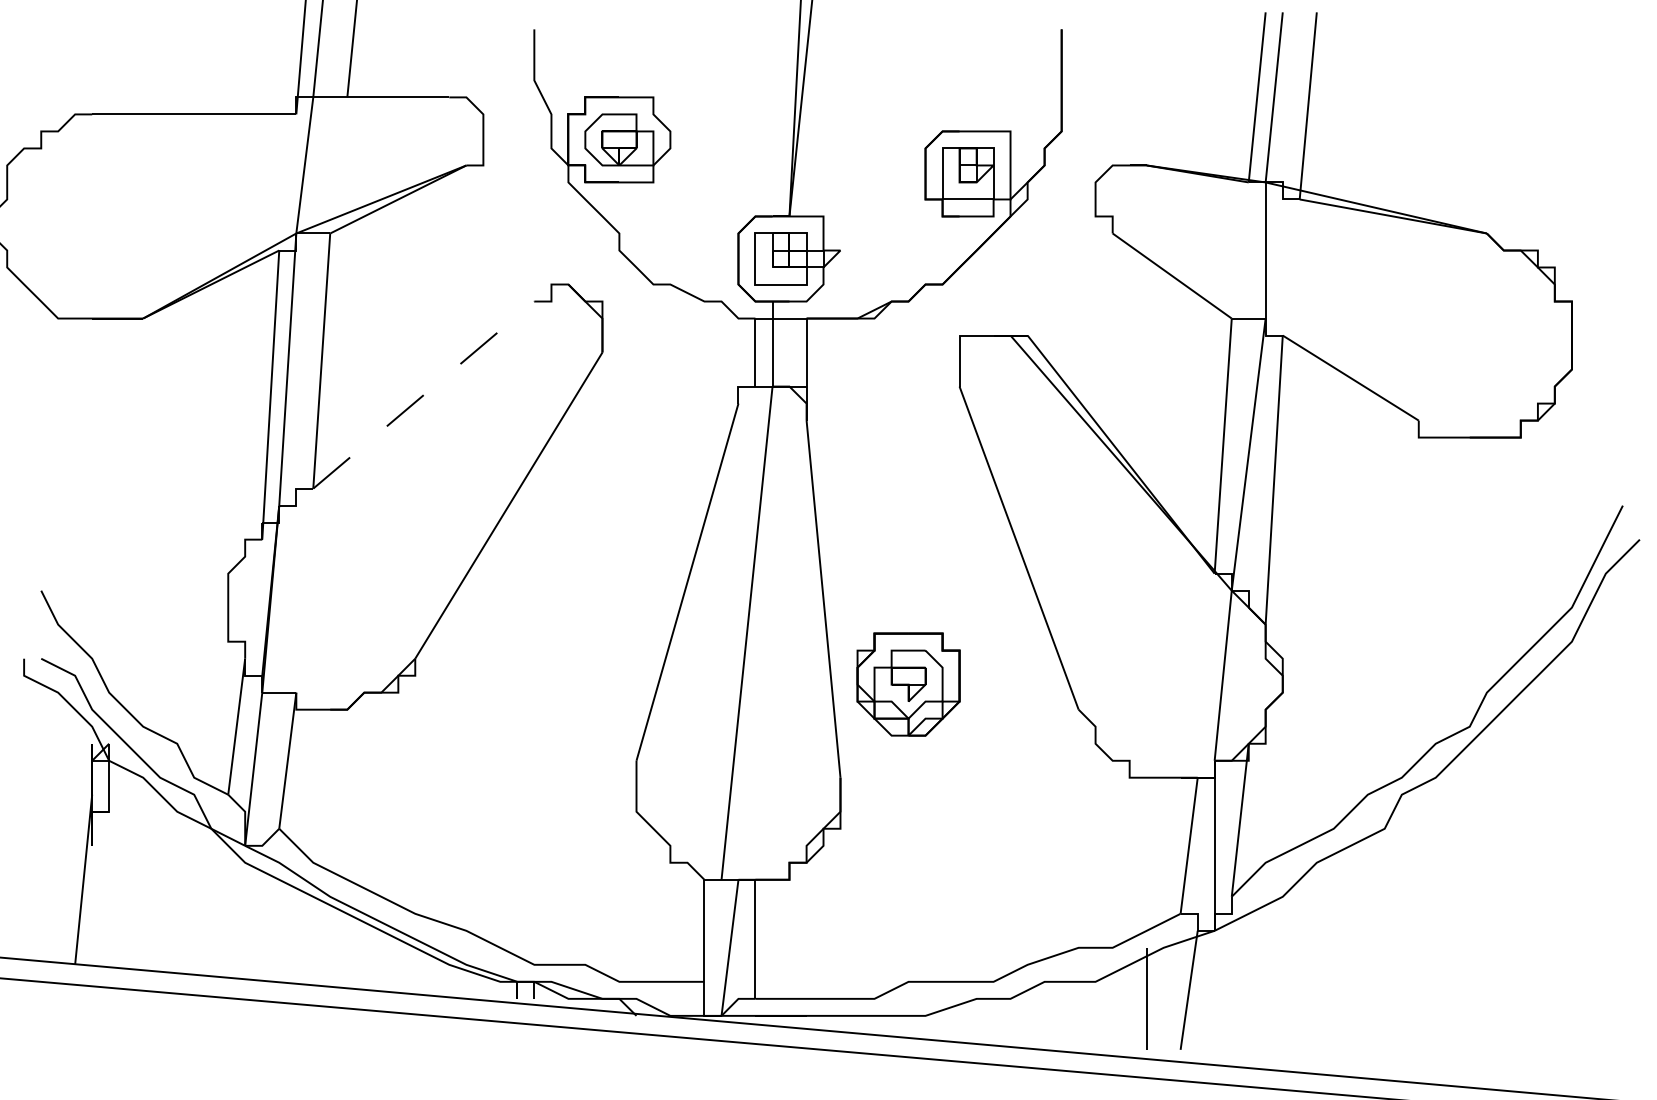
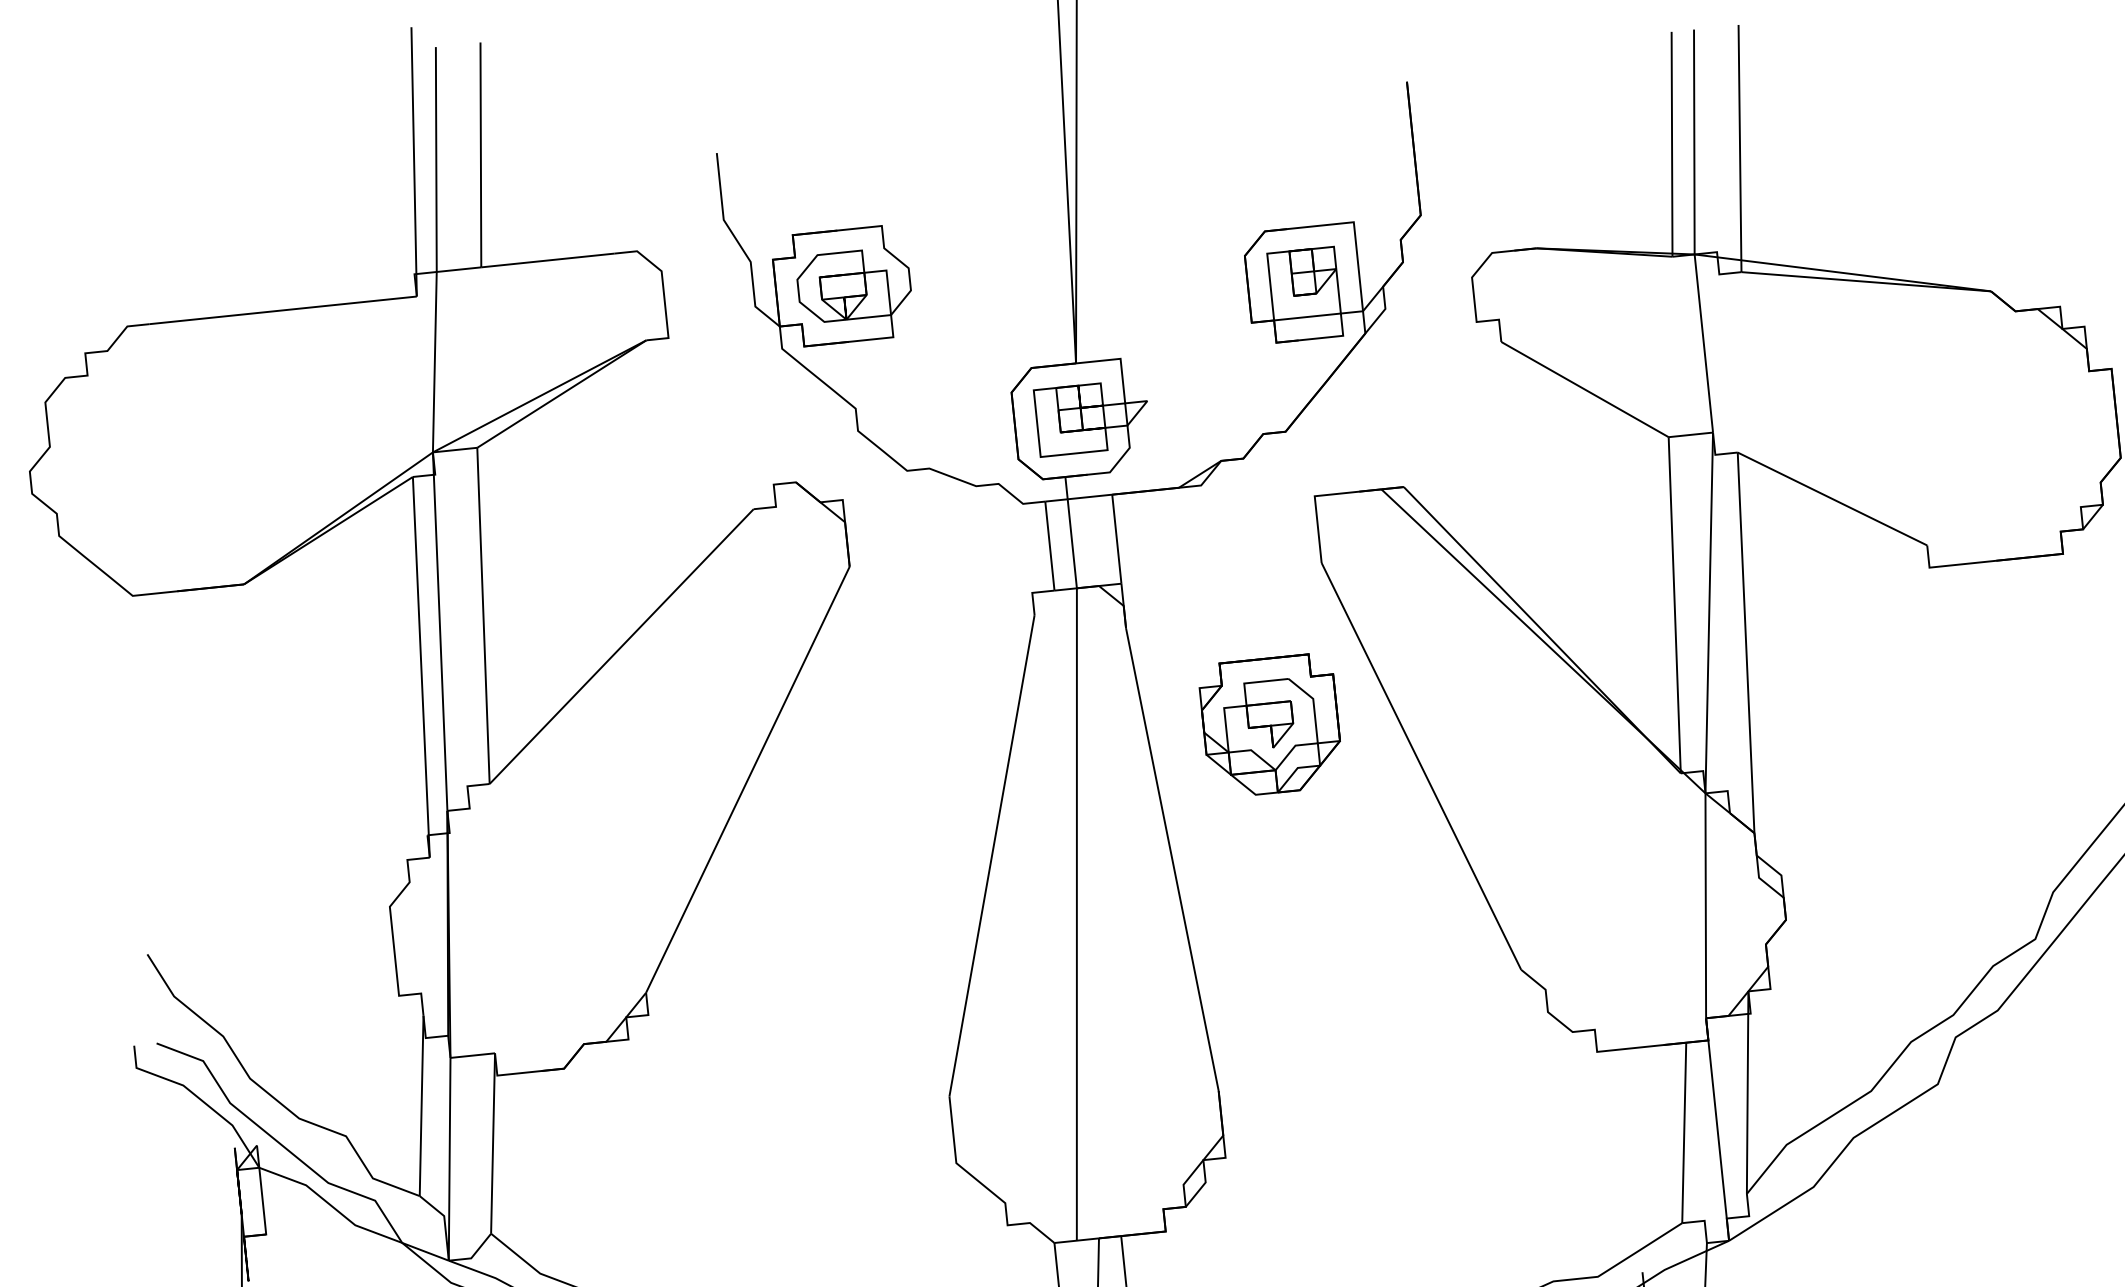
line: (423, 395) -> (621, 647), dashed -> solid
part: (908, 684) -> (1270, 725), moved

